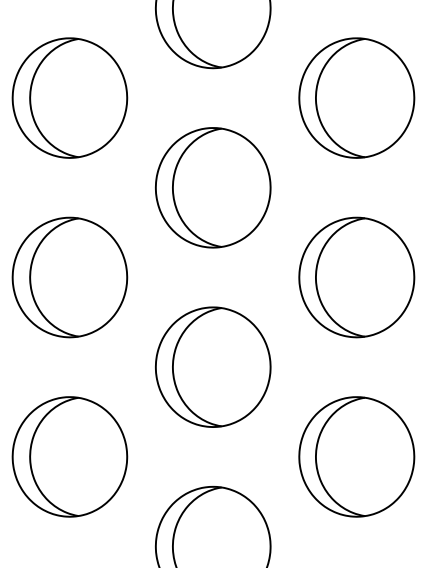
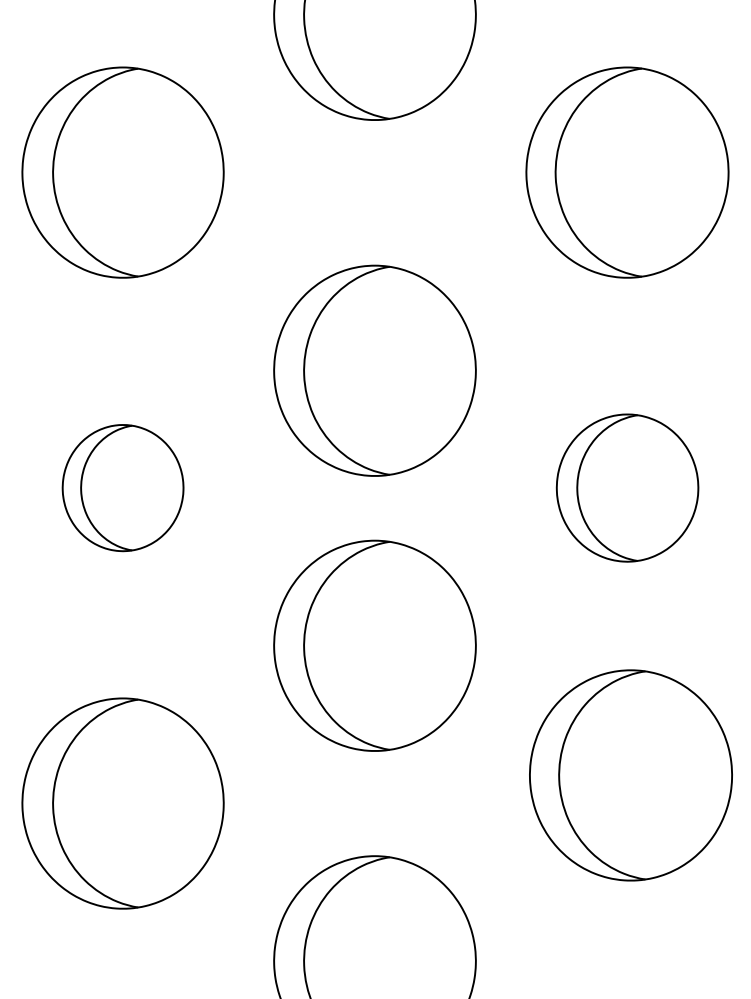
part: (213, 187) -> (375, 370), moved
part: (69, 277) -> (122, 488), size x0.6
part: (356, 277) -> (626, 488), size x0.7
part: (356, 456) -> (630, 774), moved

